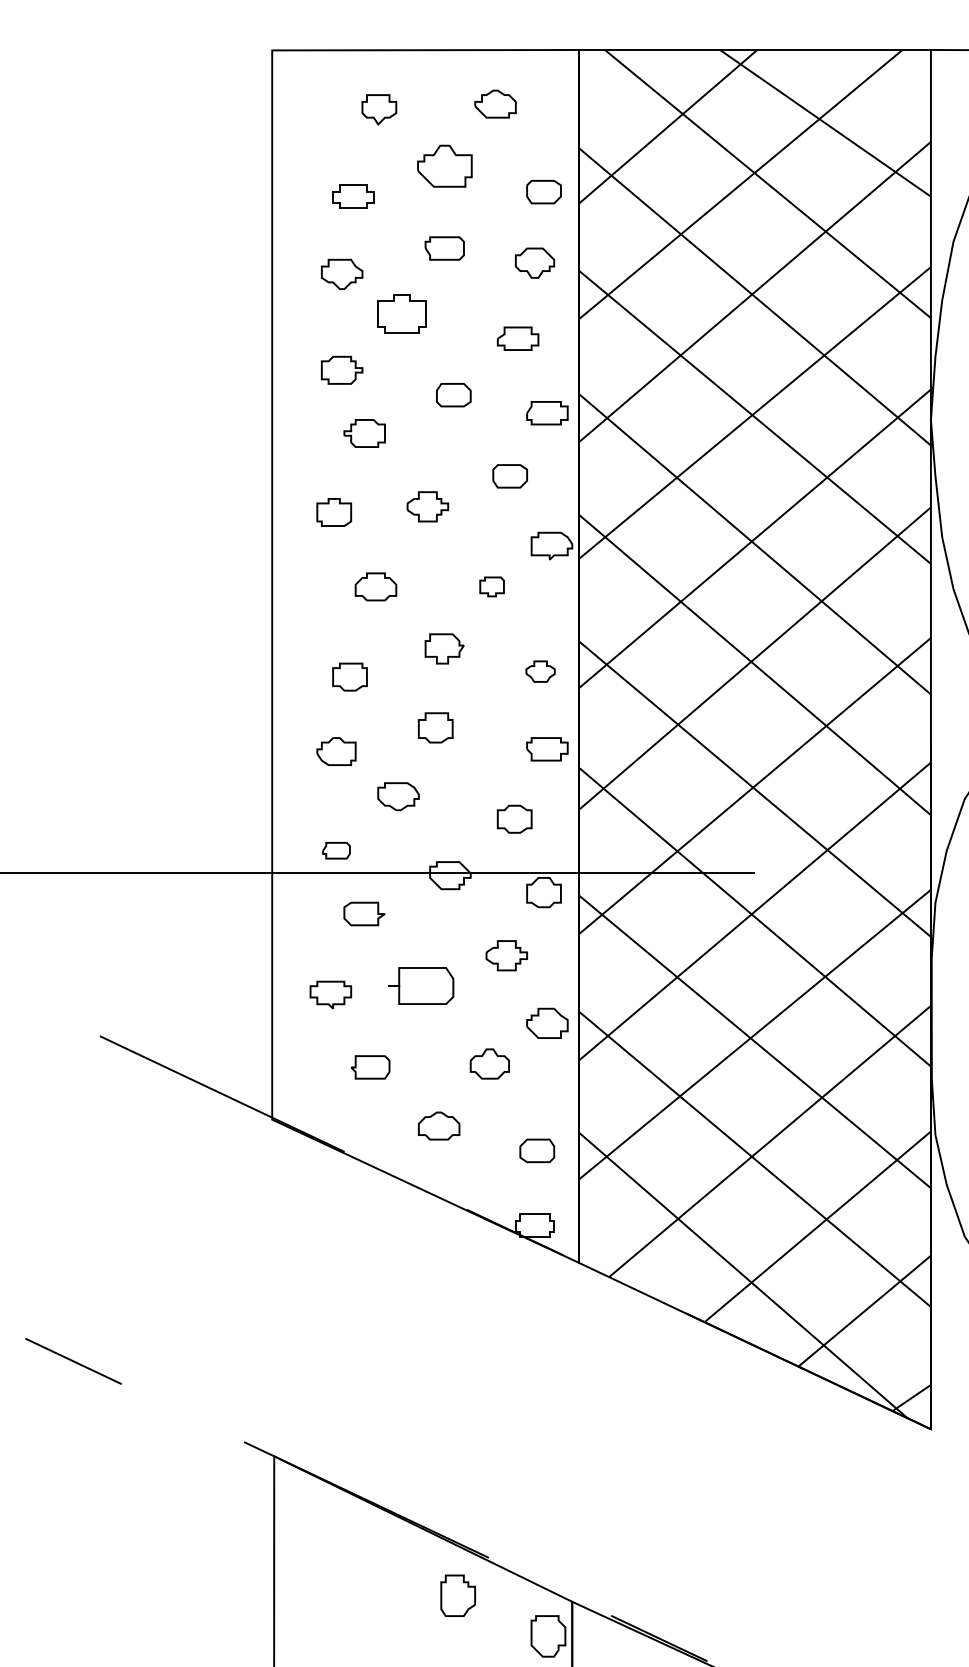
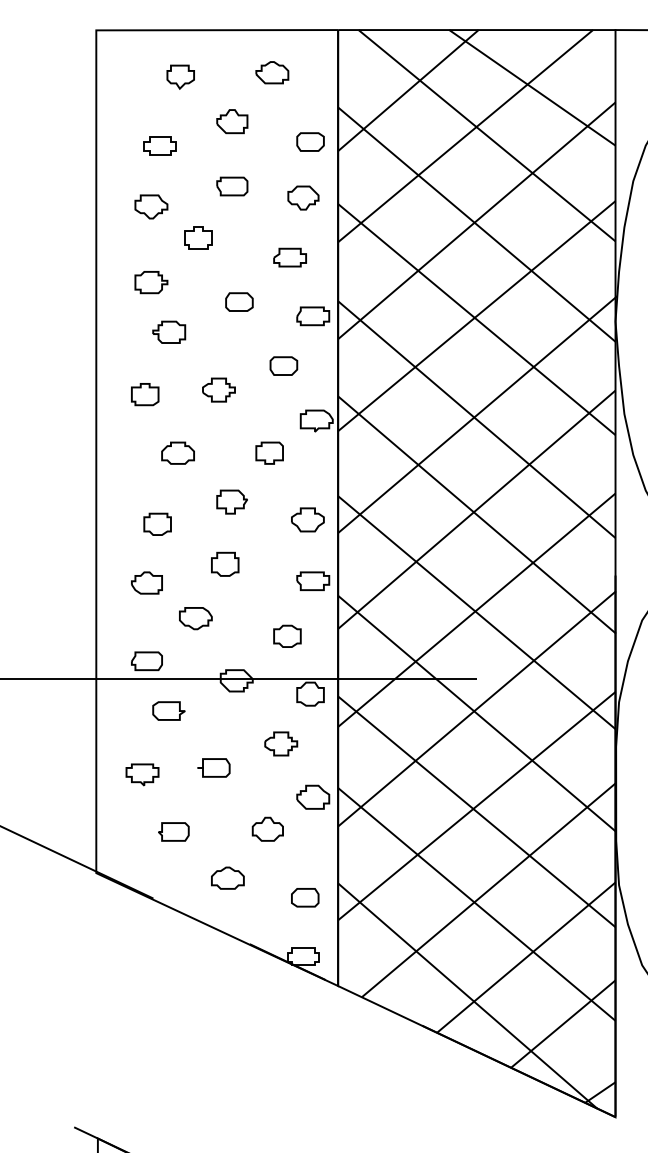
part: (444, 165) -> (232, 121), size x0.71
part: (401, 313) -> (198, 237), size x0.71
part: (491, 586) -> (269, 452), size x1.43
part: (540, 671) -> (307, 519), size x1.43
part: (336, 850) -> (146, 661), size x1.43
part: (421, 986) -> (213, 768), size x0.62

